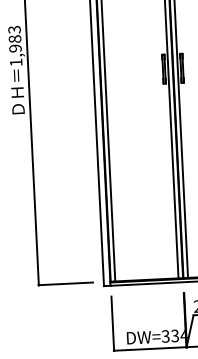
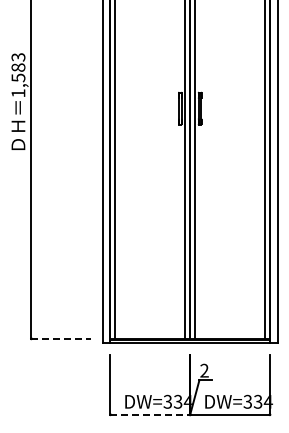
text: (15, 48) -> (18, 77), 1,983 -> 1,583
line: (66, 283) -> (61, 338), solid -> dashed
line: (150, 348) -> (150, 414), solid -> dashed

